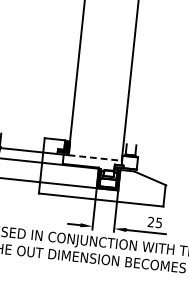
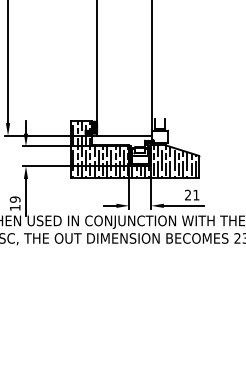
line: (95, 157) -> (124, 135), dashed -> solid
hatch: (103, 172) -> (134, 149), added
text: (159, 223) -> (196, 195), 25 -> 21

